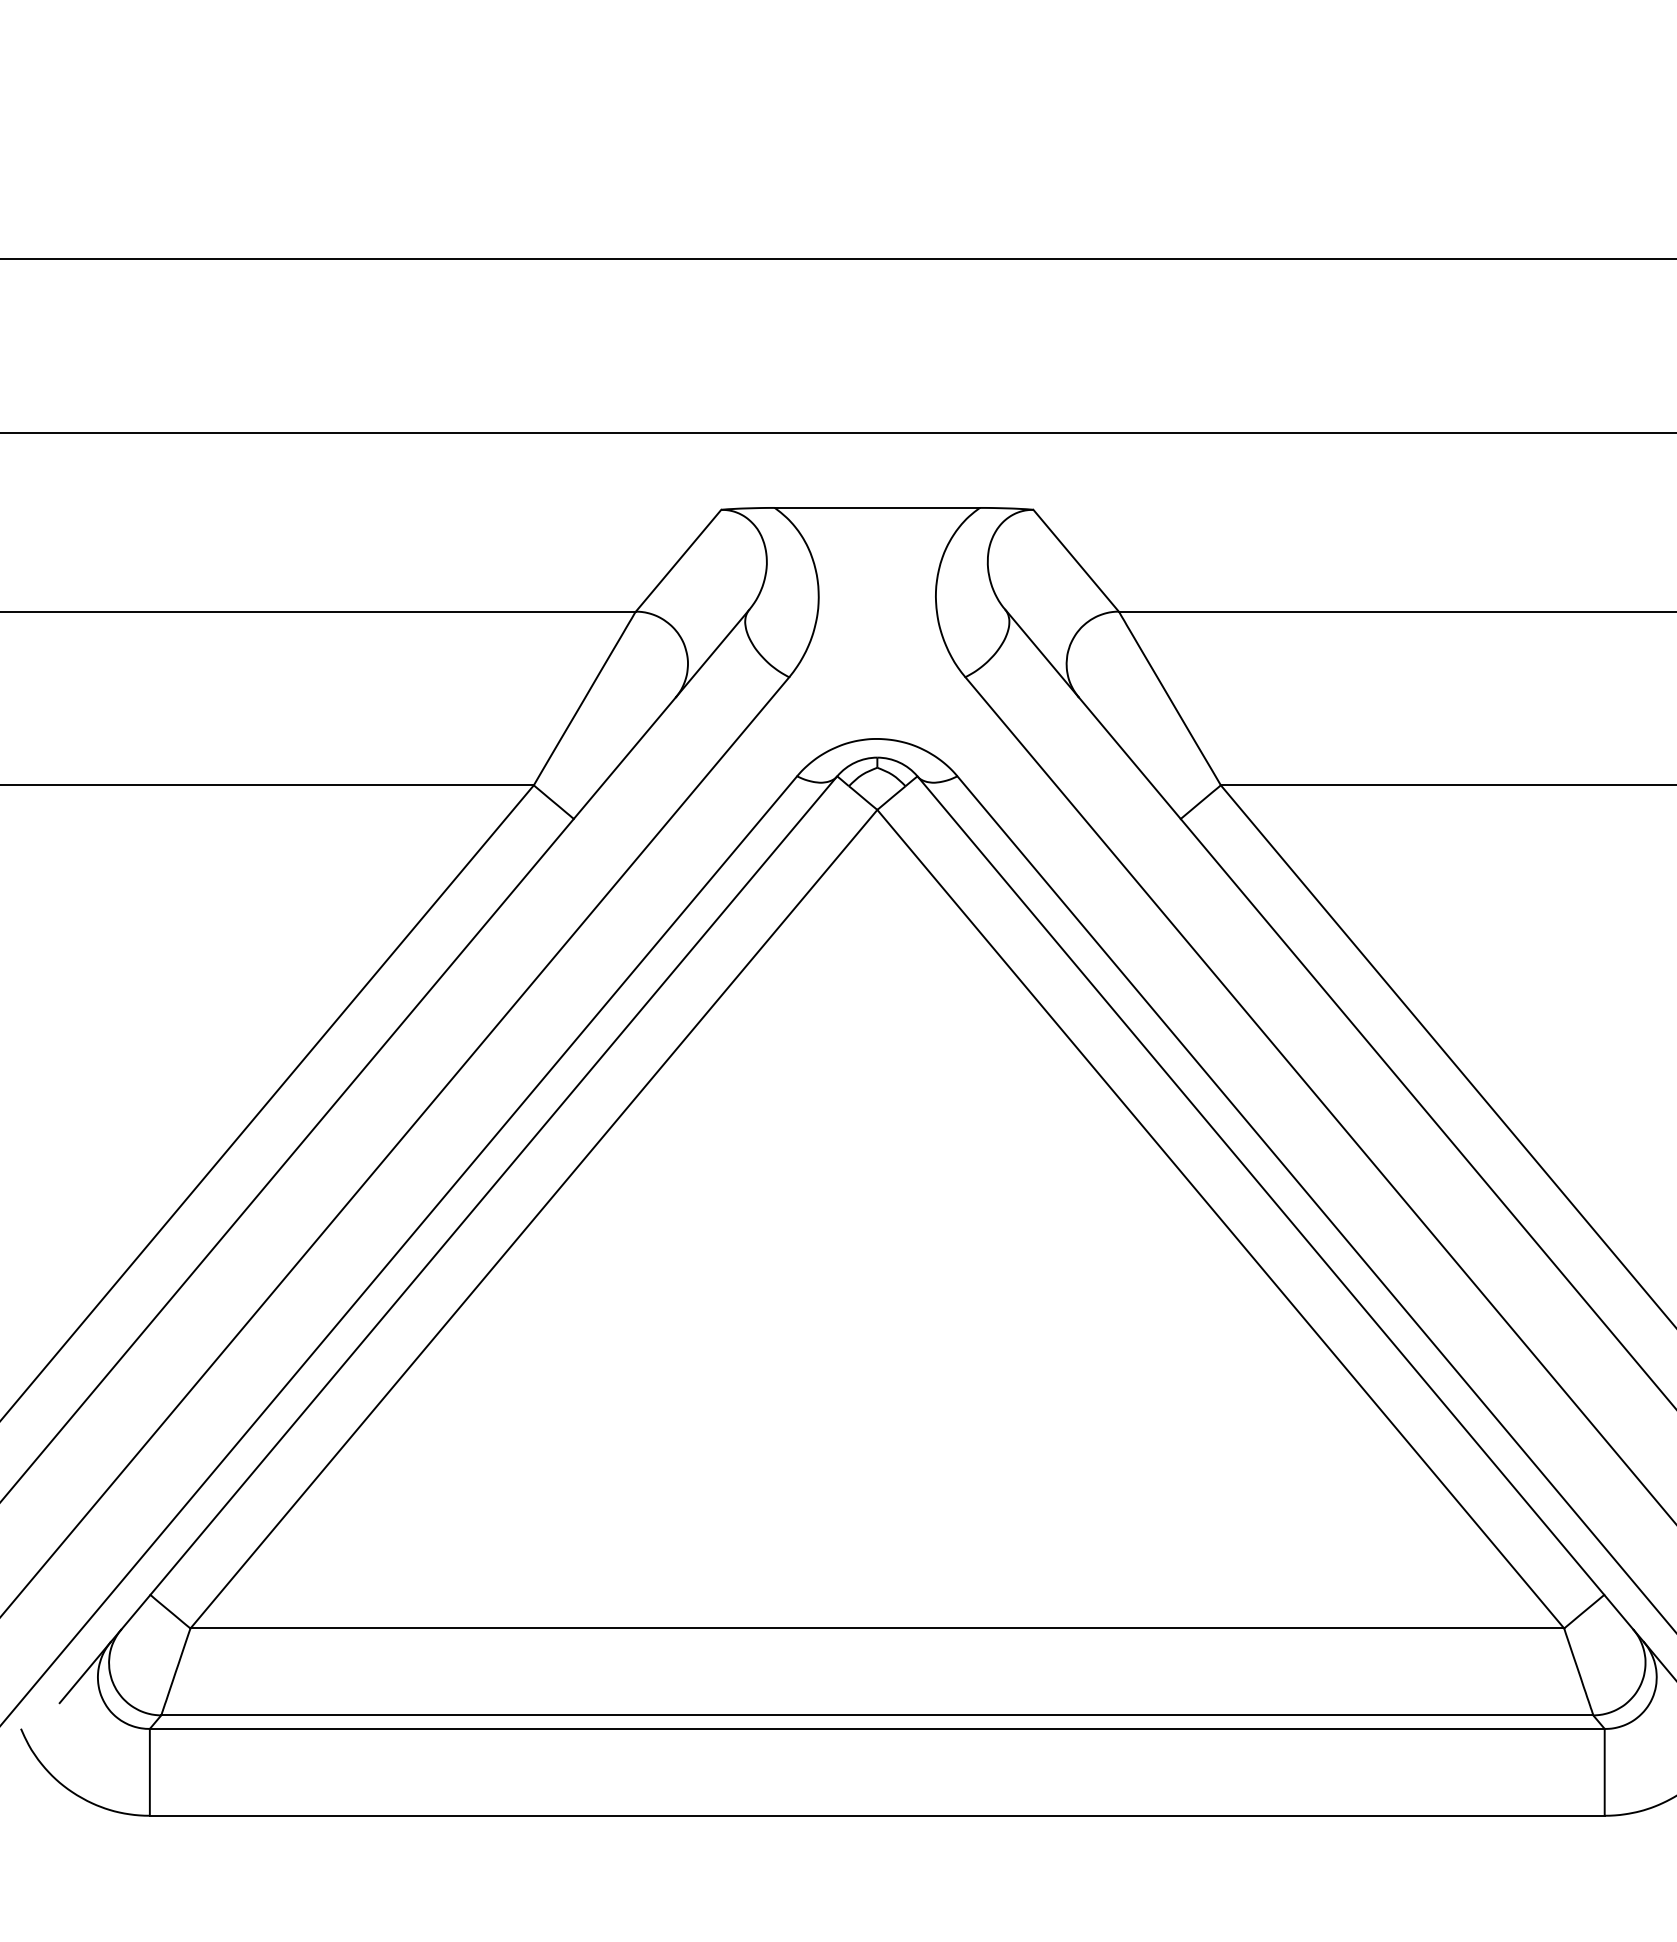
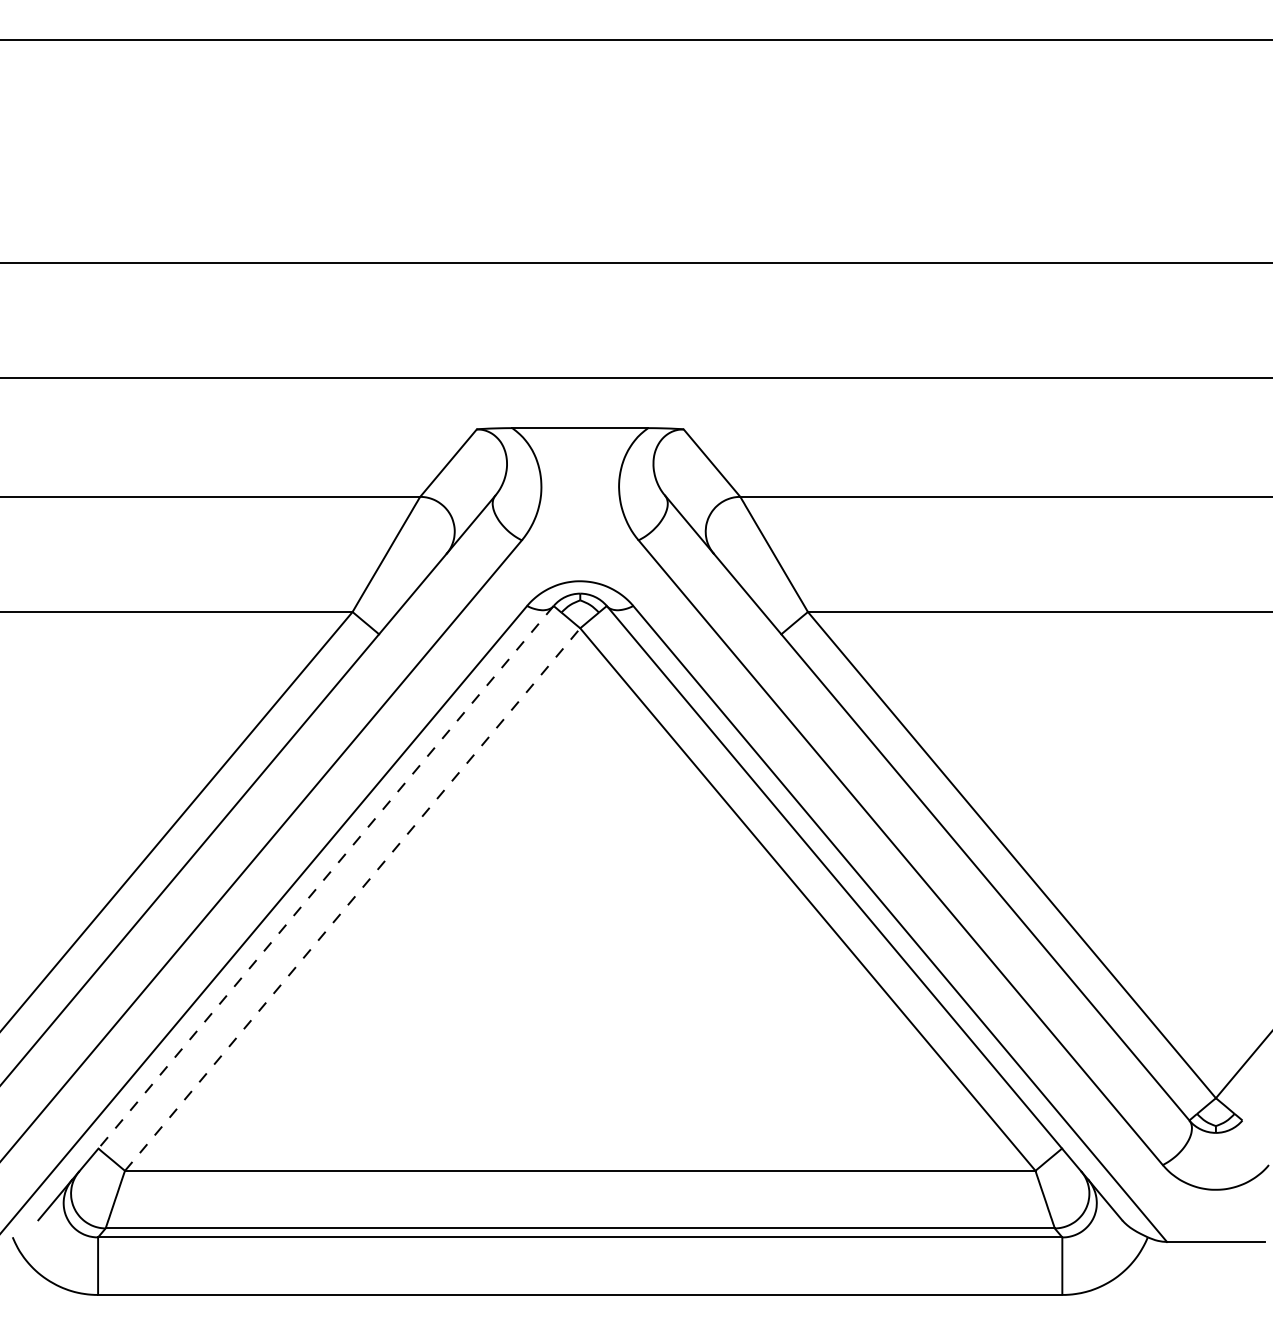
line: (492, 1185) -> (325, 877), solid -> dashed
line: (533, 1219) -> (352, 899), solid -> dashed

